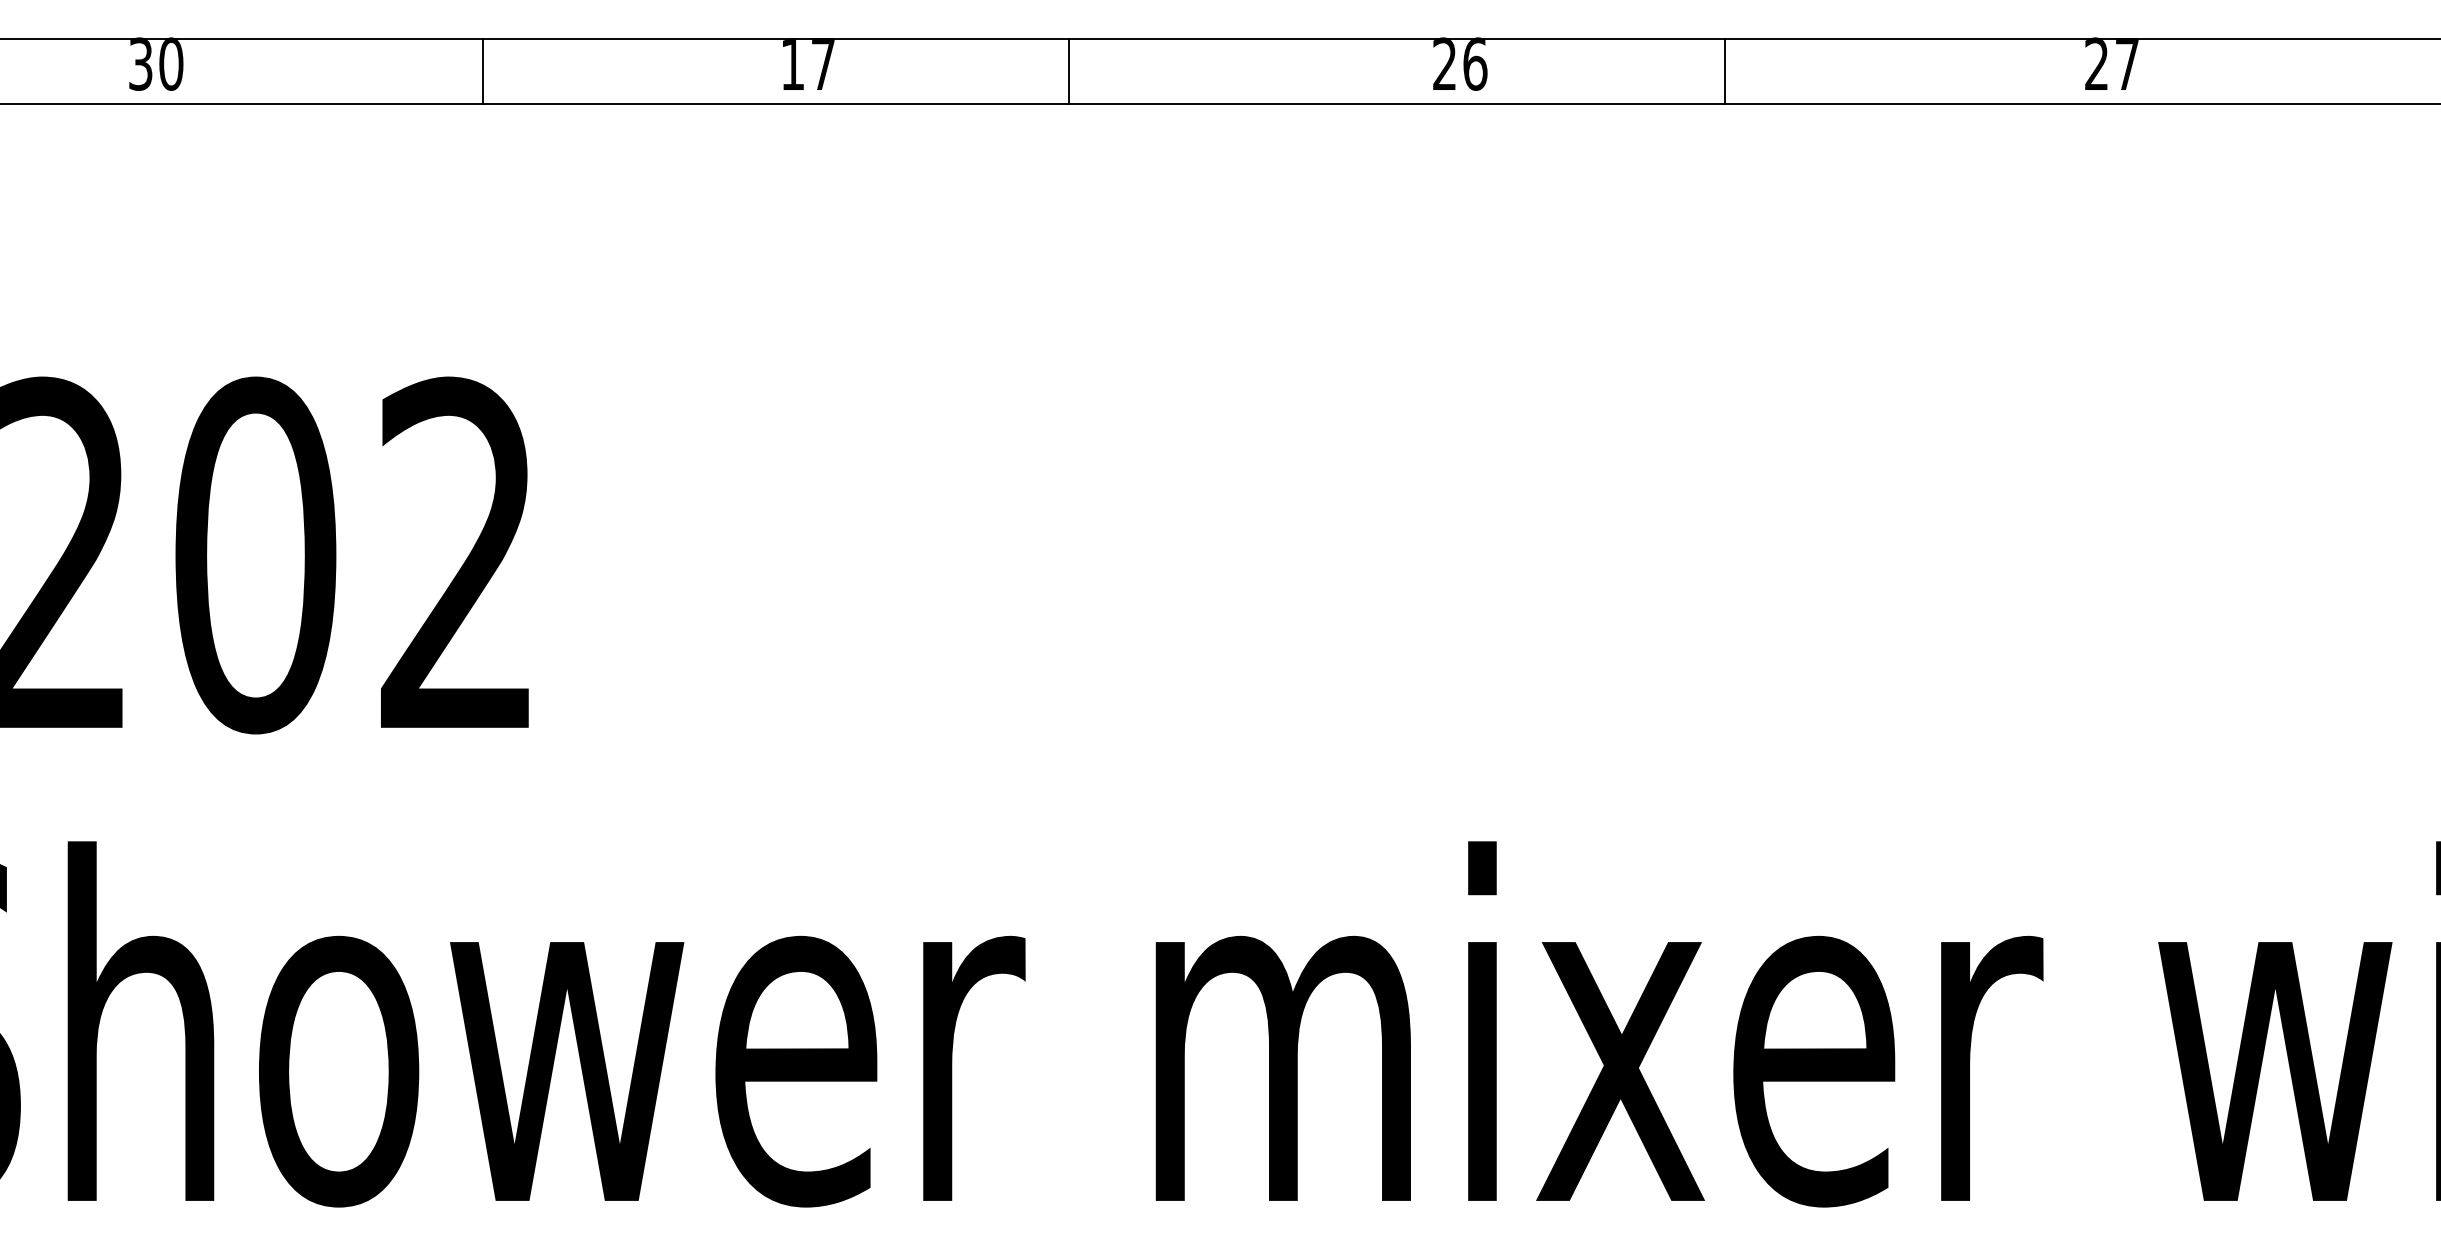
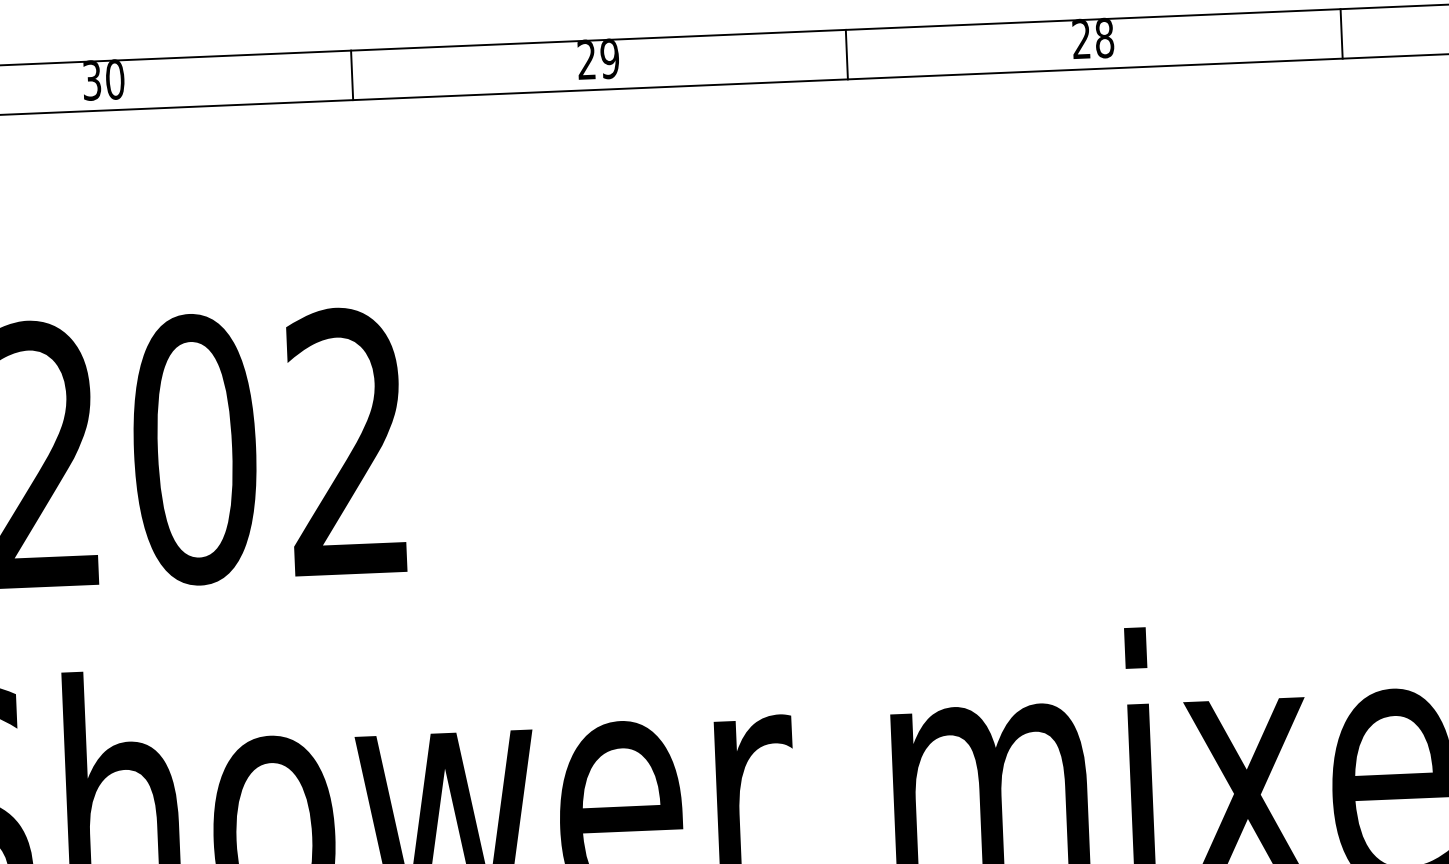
text: (808, 63) -> (598, 58), 17 -> 29
text: (1475, 63) -> (1104, 37), 26 -> 28
line: (1069, 71) -> (847, 54), moved
line: (1725, 71) -> (1341, 33), moved

